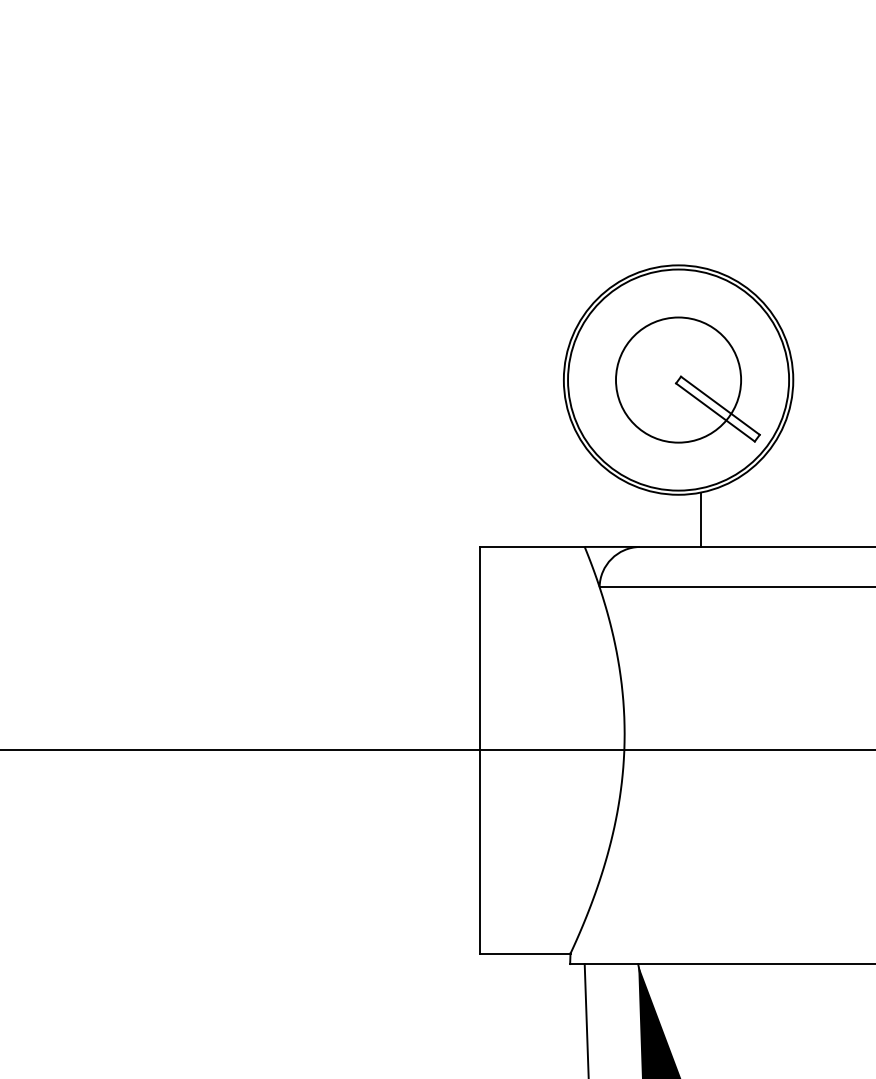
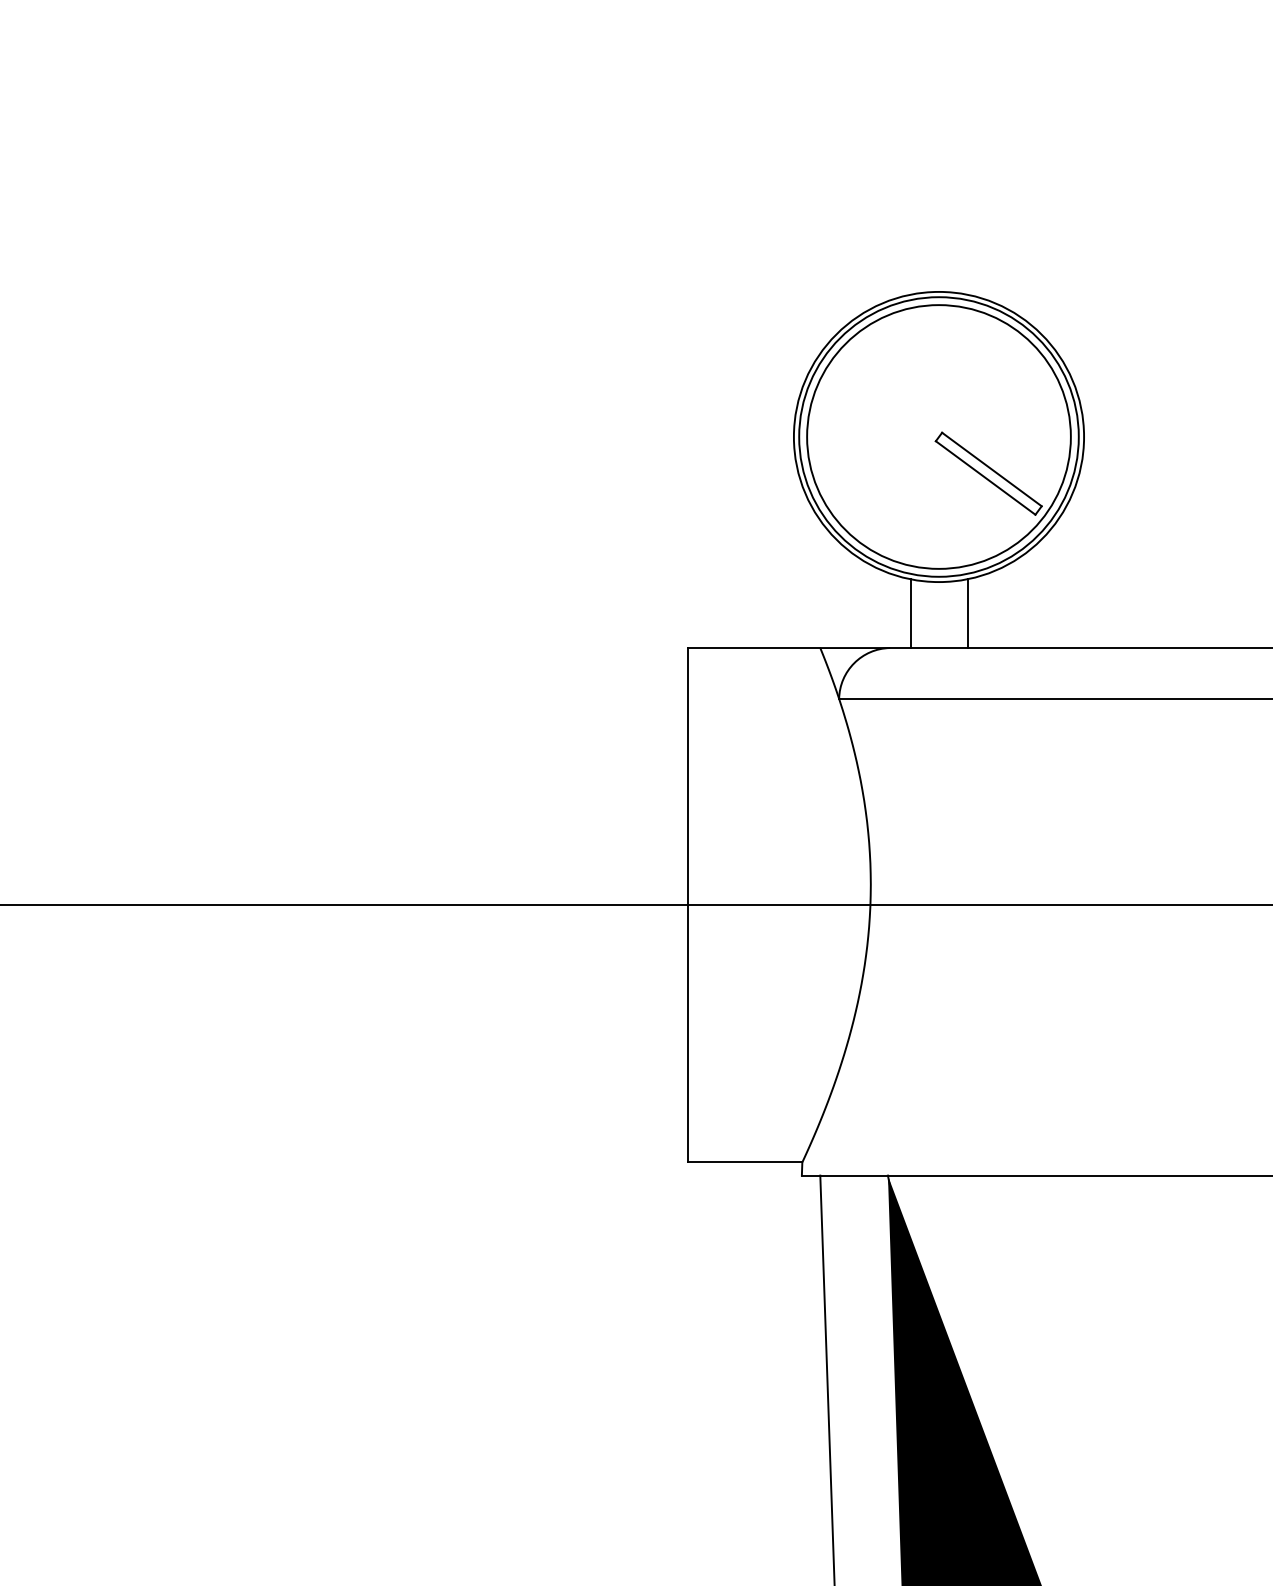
circle: (678, 379) -> (938, 436), size x1.67
line: (656, 519) -> (910, 613), added

